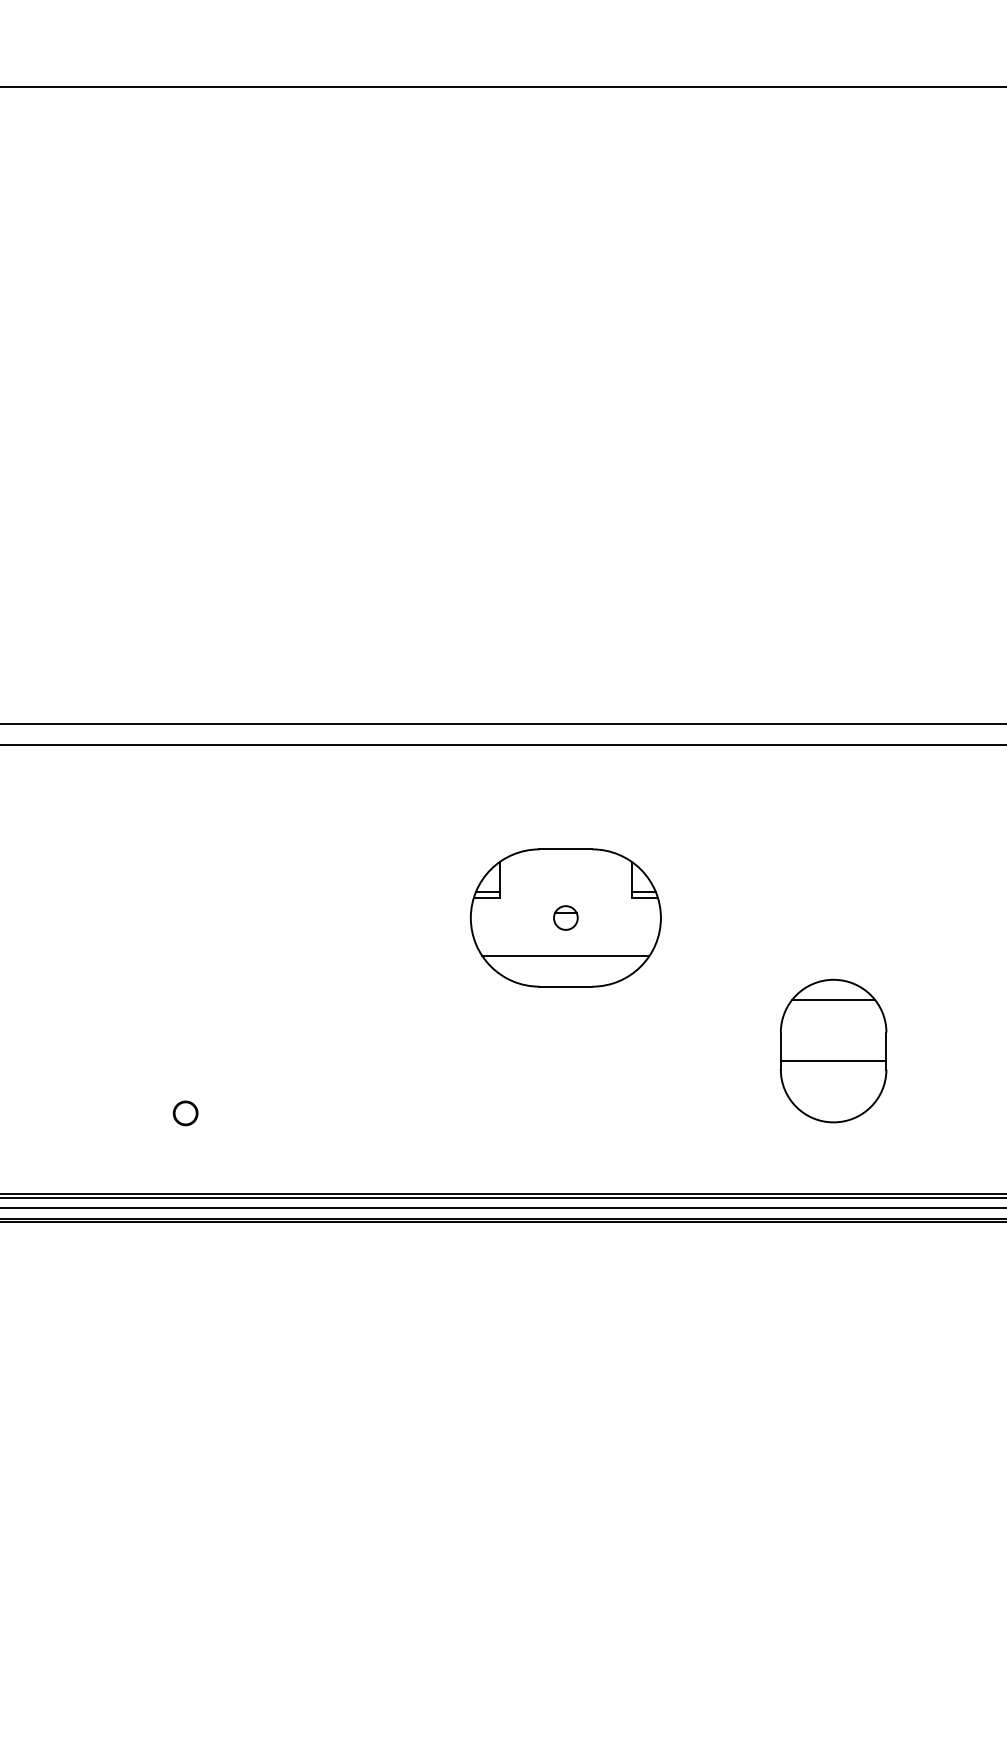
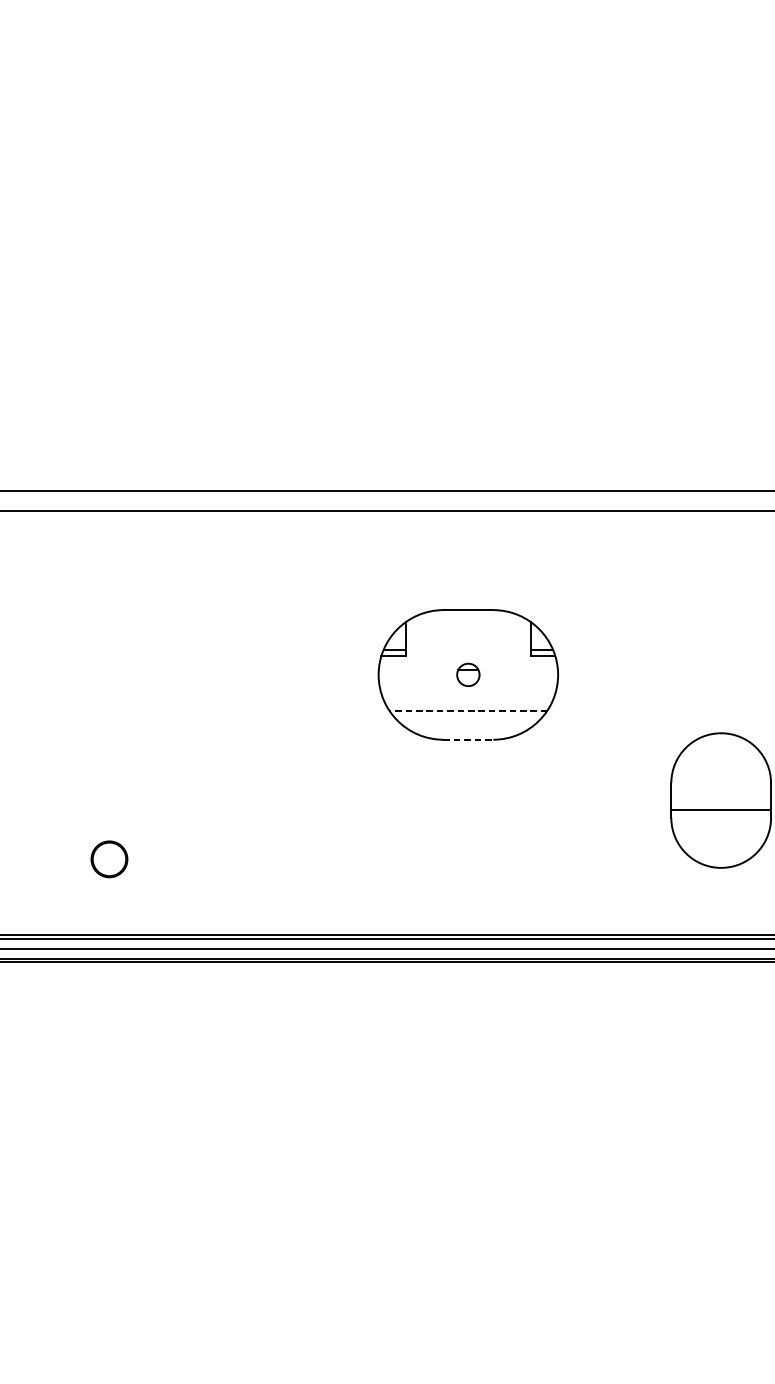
line: (565, 956) -> (468, 711), solid -> dashed
line: (566, 986) -> (468, 739), solid -> dashed
line: (833, 999) -> (721, 751), removed
part: (185, 1113) -> (109, 859), size x1.6

